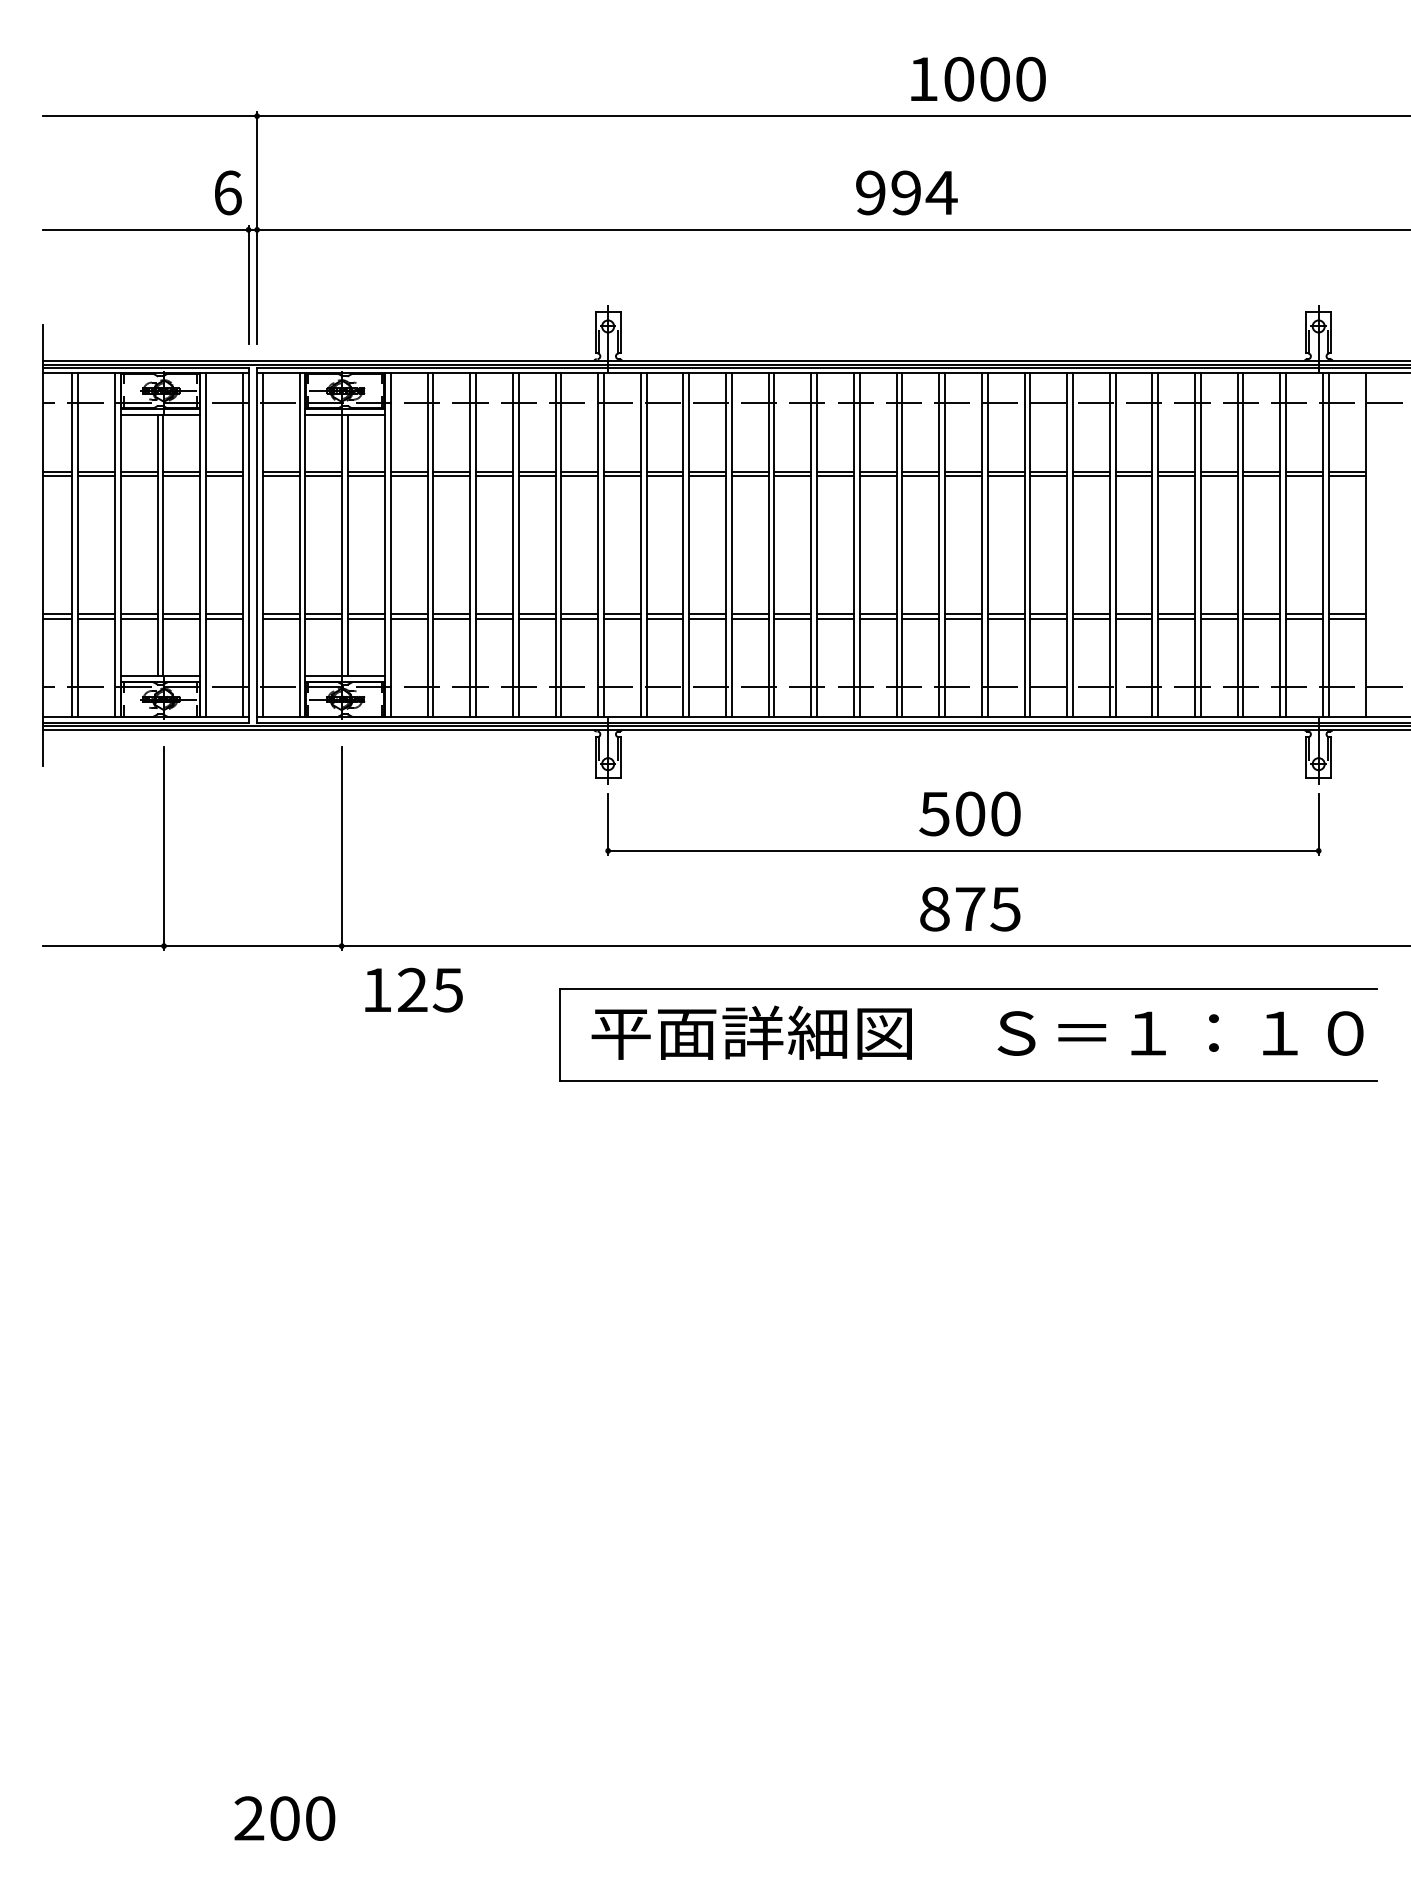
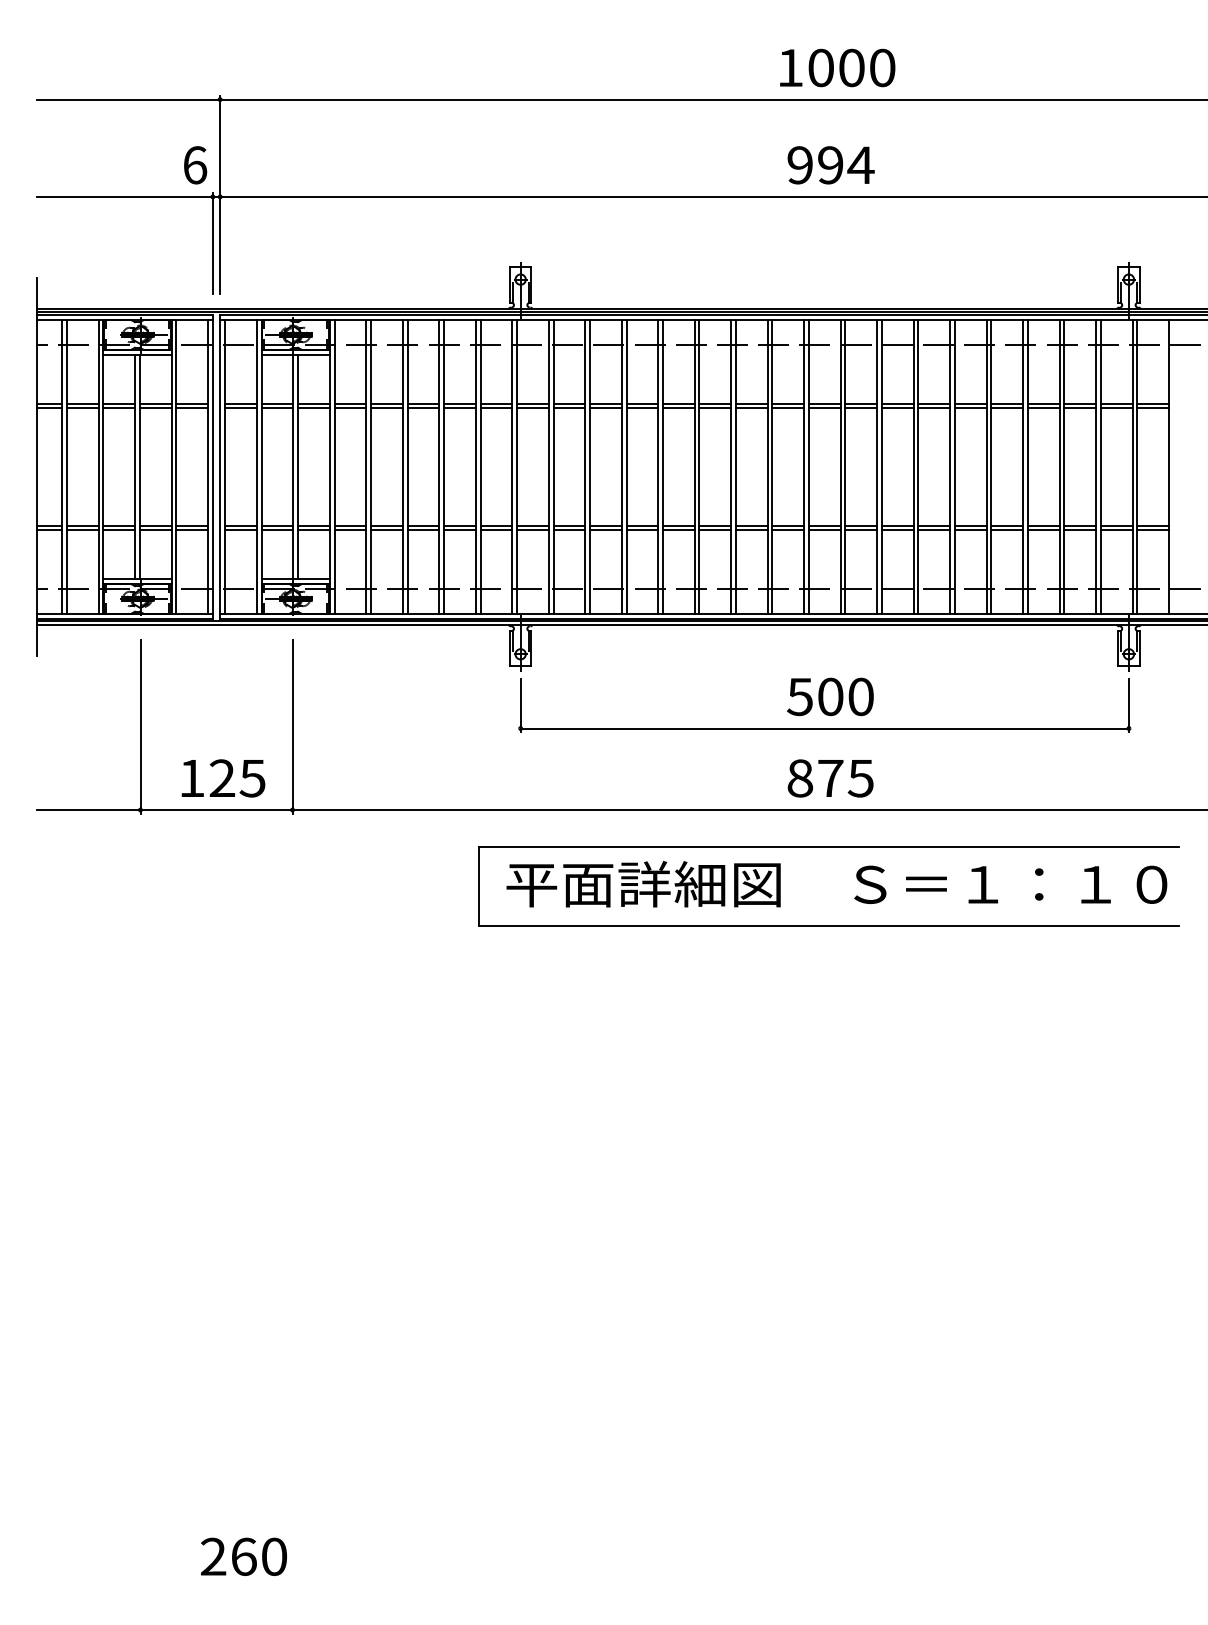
text: (906, 192) -> (830, 164), moved
text: (413, 989) -> (223, 777), moved
text: (285, 1818) -> (244, 1556), 200 -> 260

